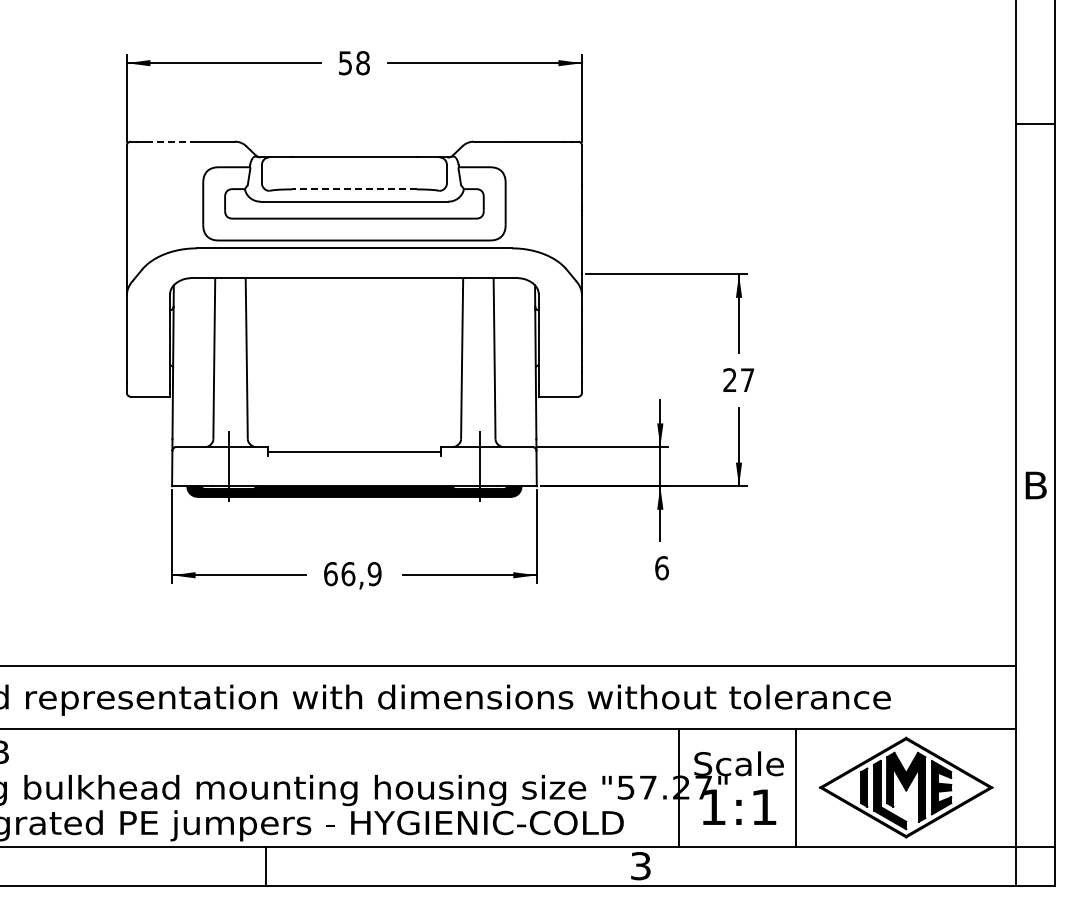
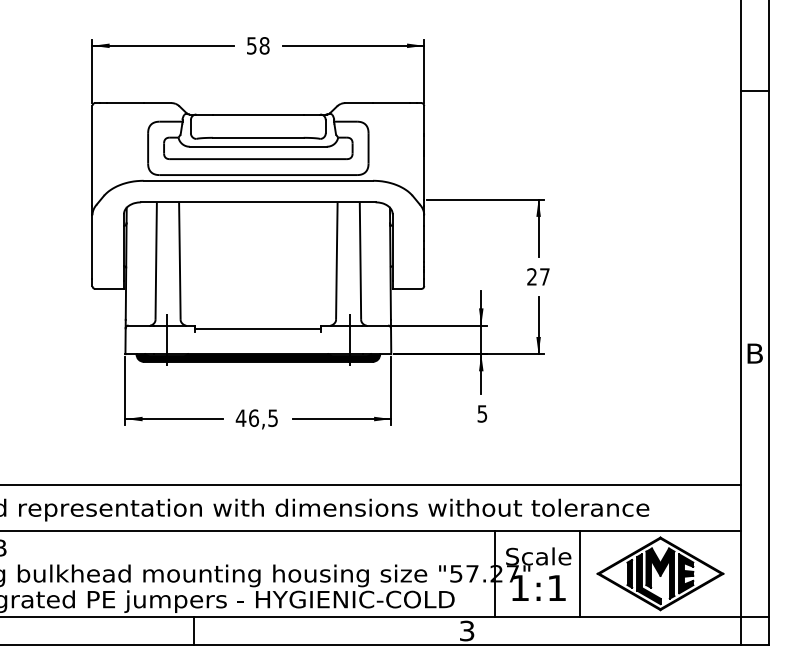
line: (171, 141) -> (125, 102), dashed -> solid
line: (353, 189) -> (257, 137), dashed -> solid
text: (661, 568) -> (482, 414), 6 -> 5
text: (352, 574) -> (256, 418), 66,9 -> 46,5

